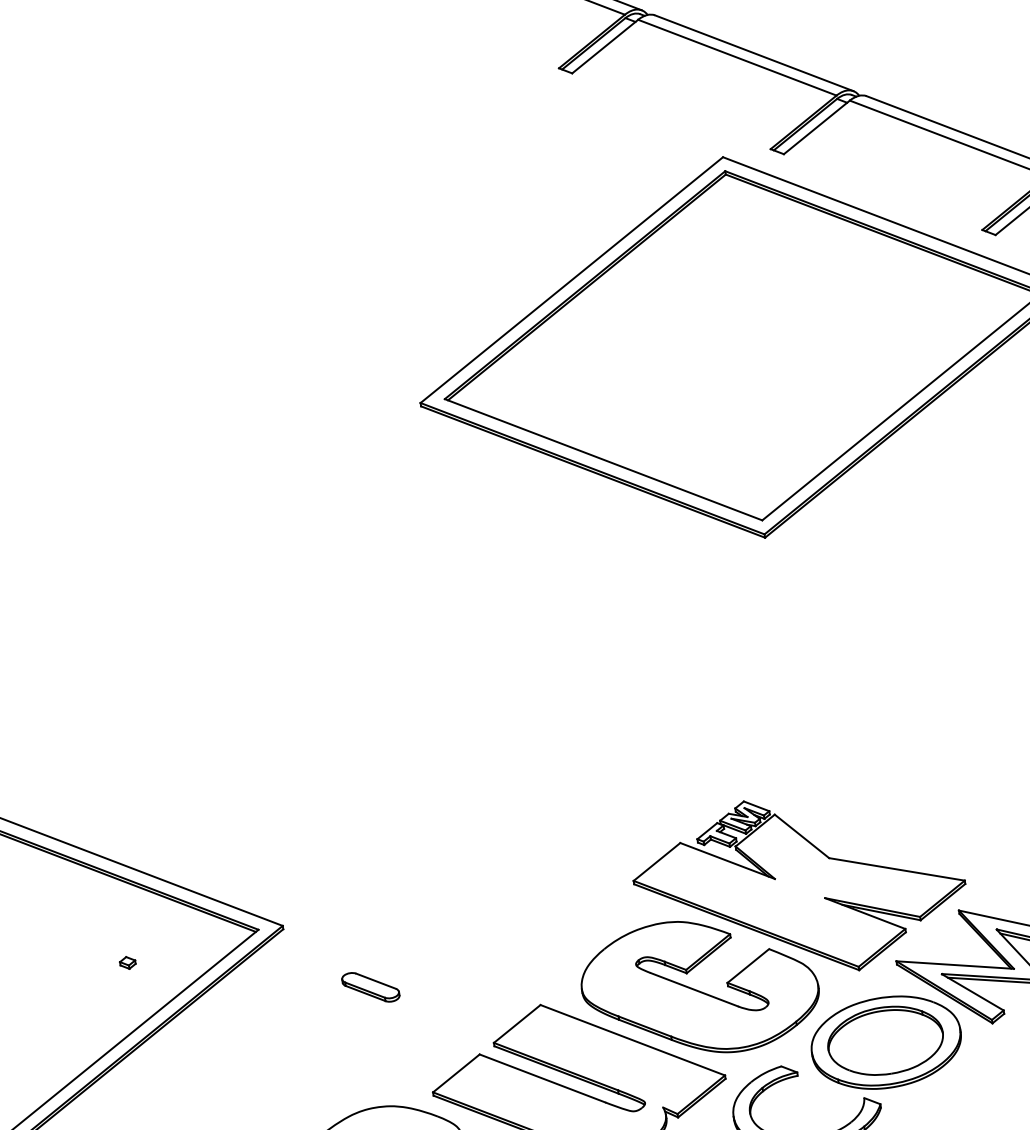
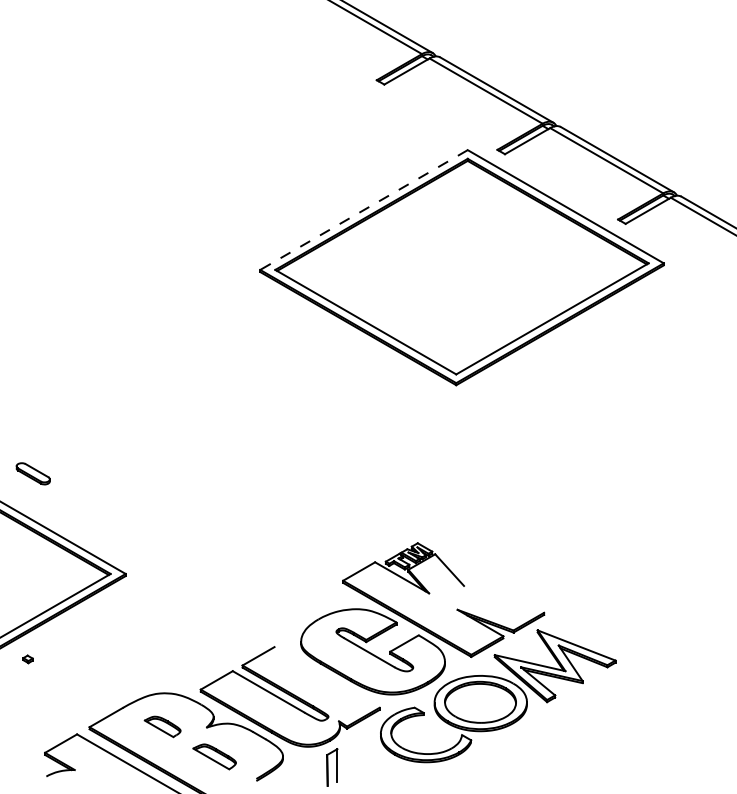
line: (572, 280) -> (364, 210), solid -> dashed
line: (897, 867) -> (504, 598), removed
part: (126, 963) -> (27, 659), moved
part: (369, 986) -> (32, 473), moved
line: (631, 1040) -> (326, 677), removed

